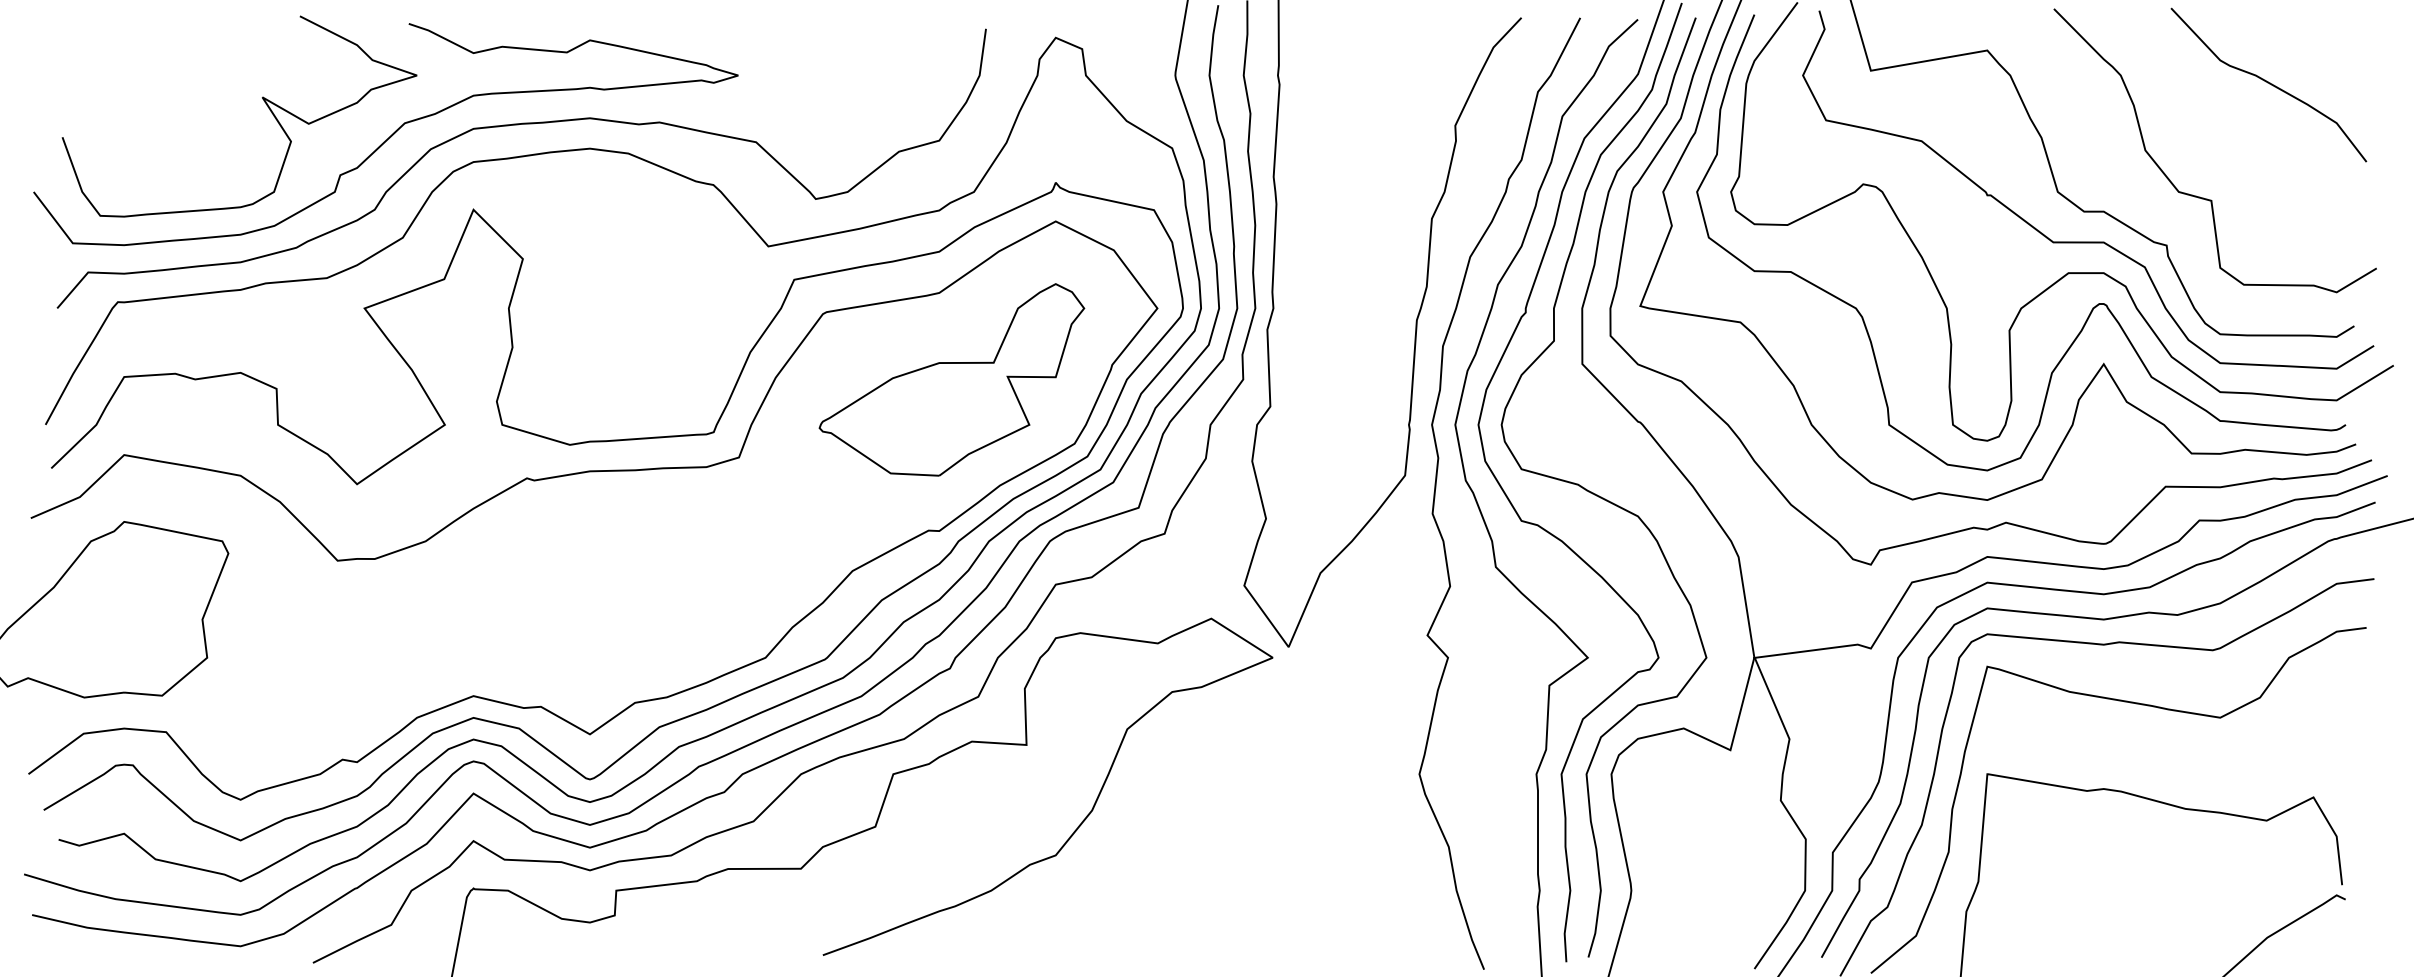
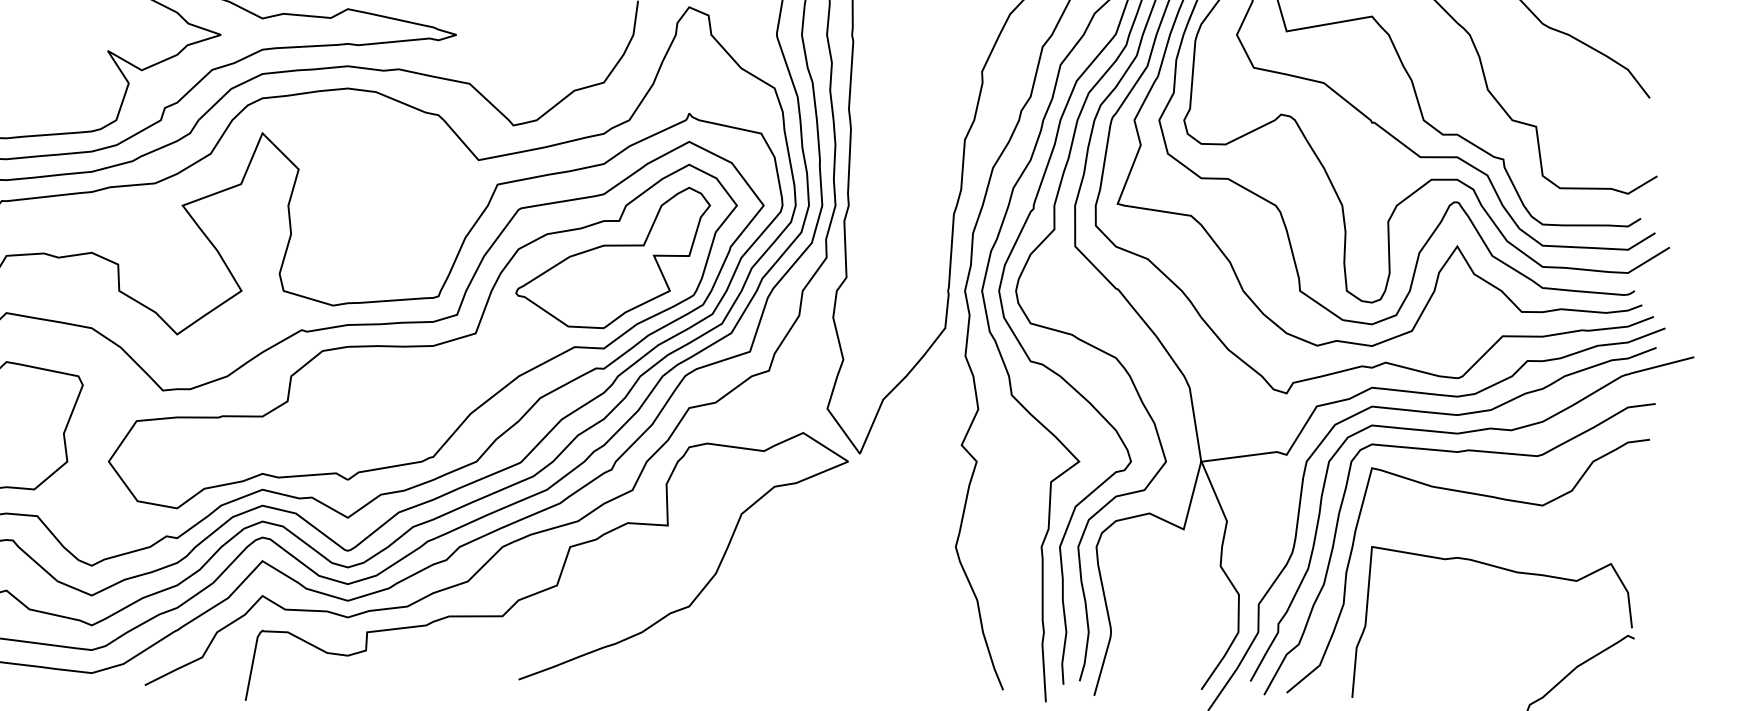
part: (691, 499) -> (422, 345), added

